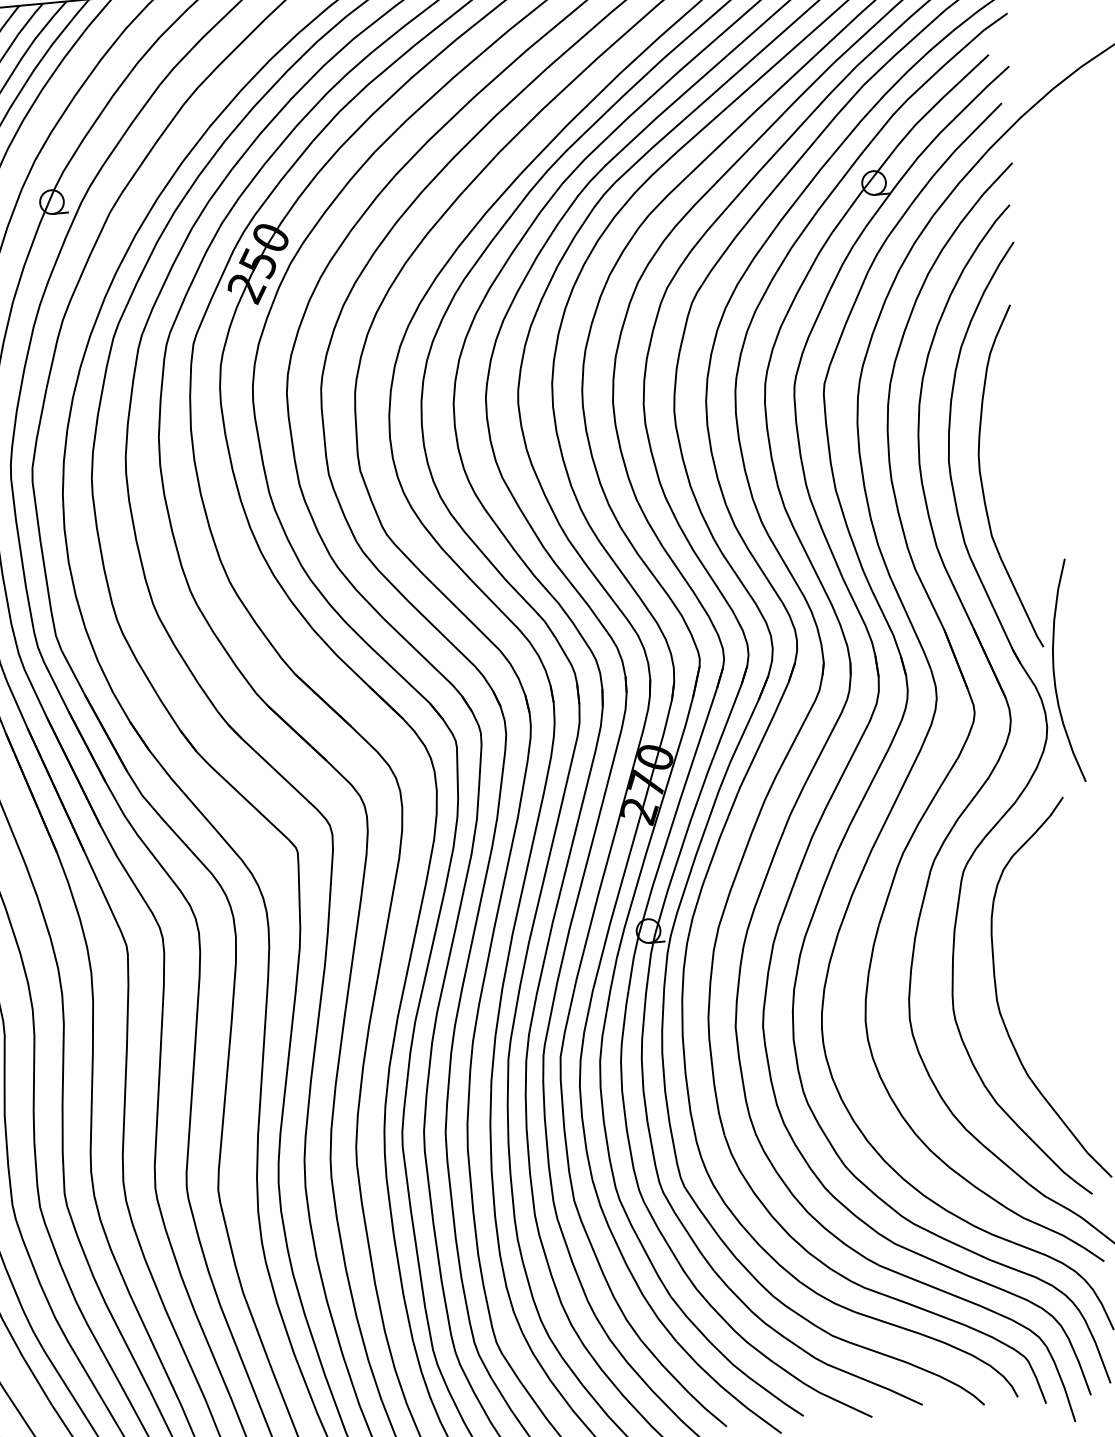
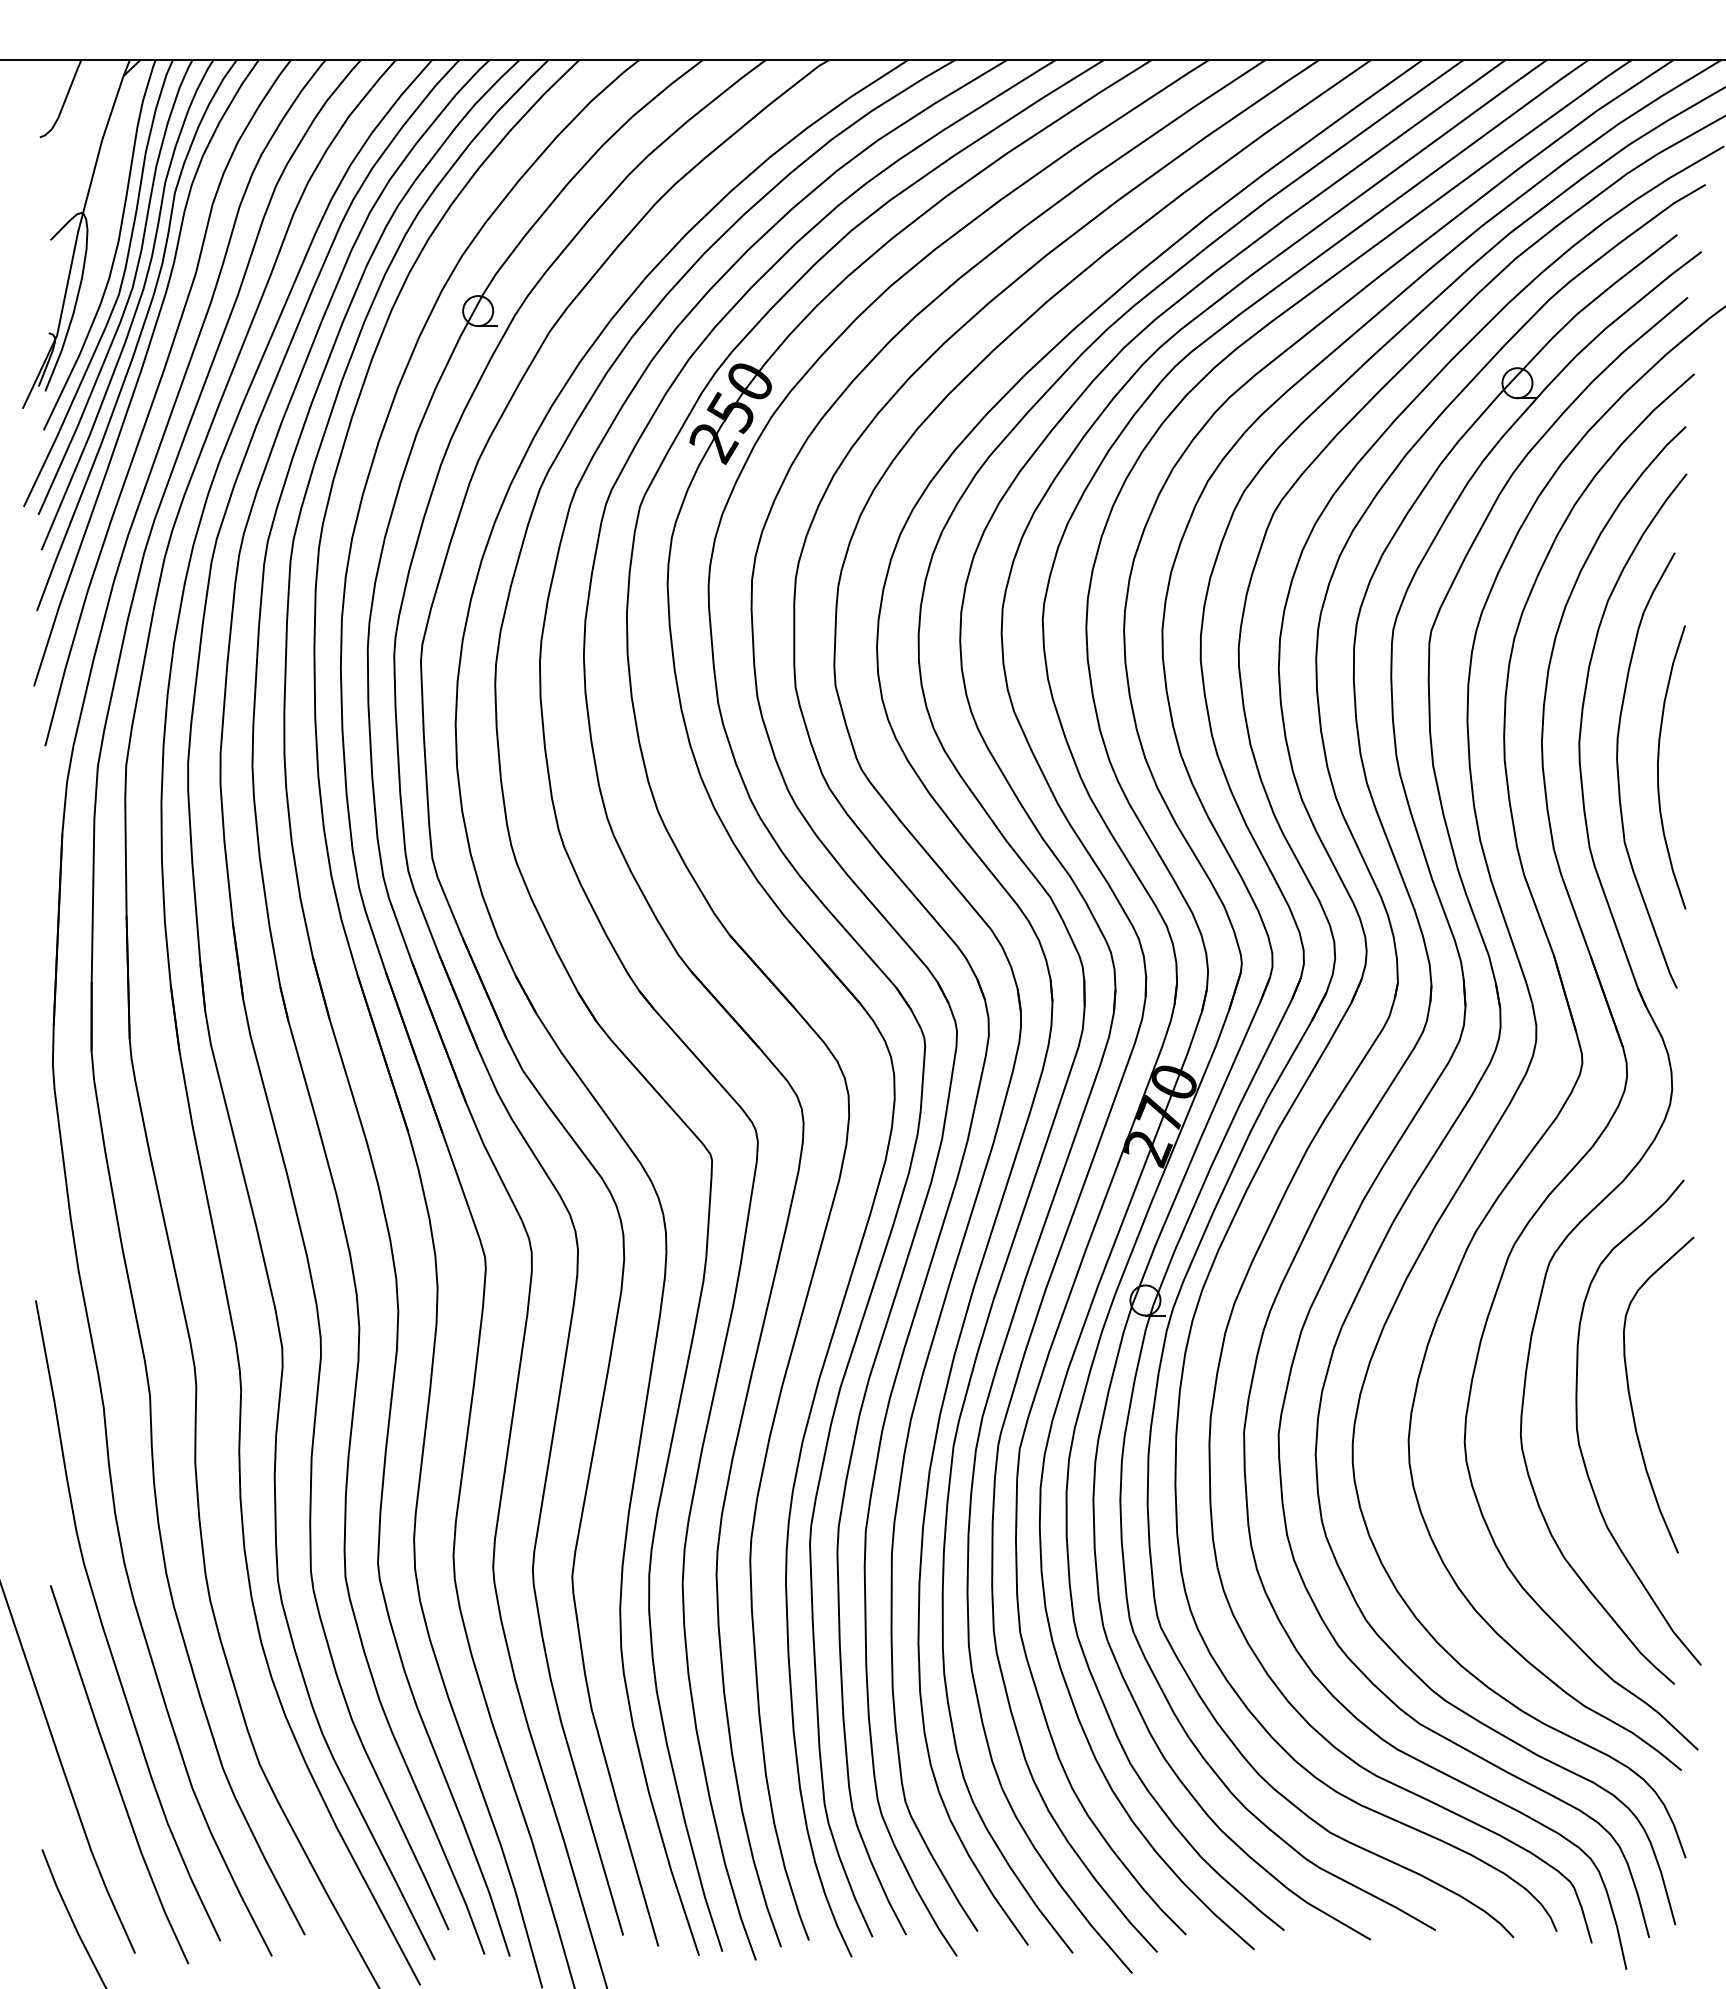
curve: (1054, 672) -> (1658, 767), moved
curve: (1037, 973) -> (1631, 1399), added

